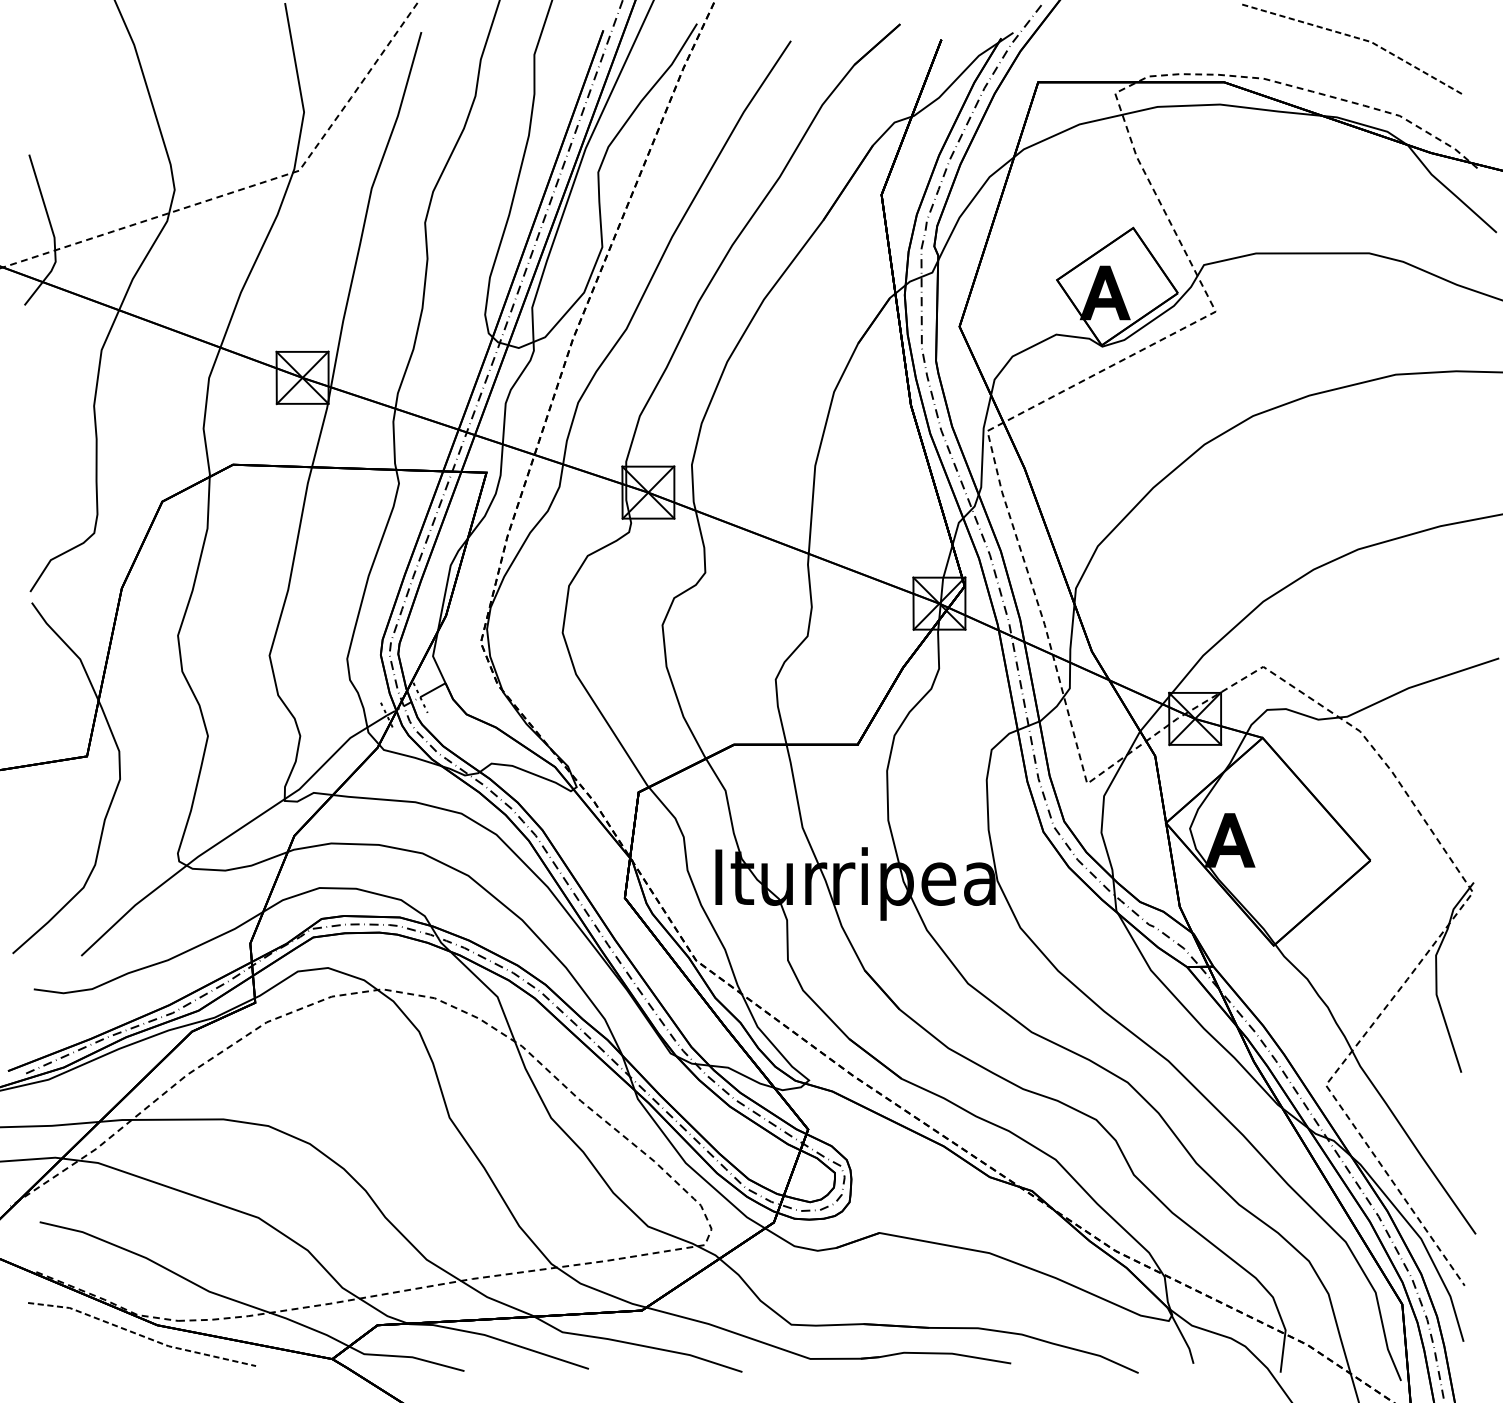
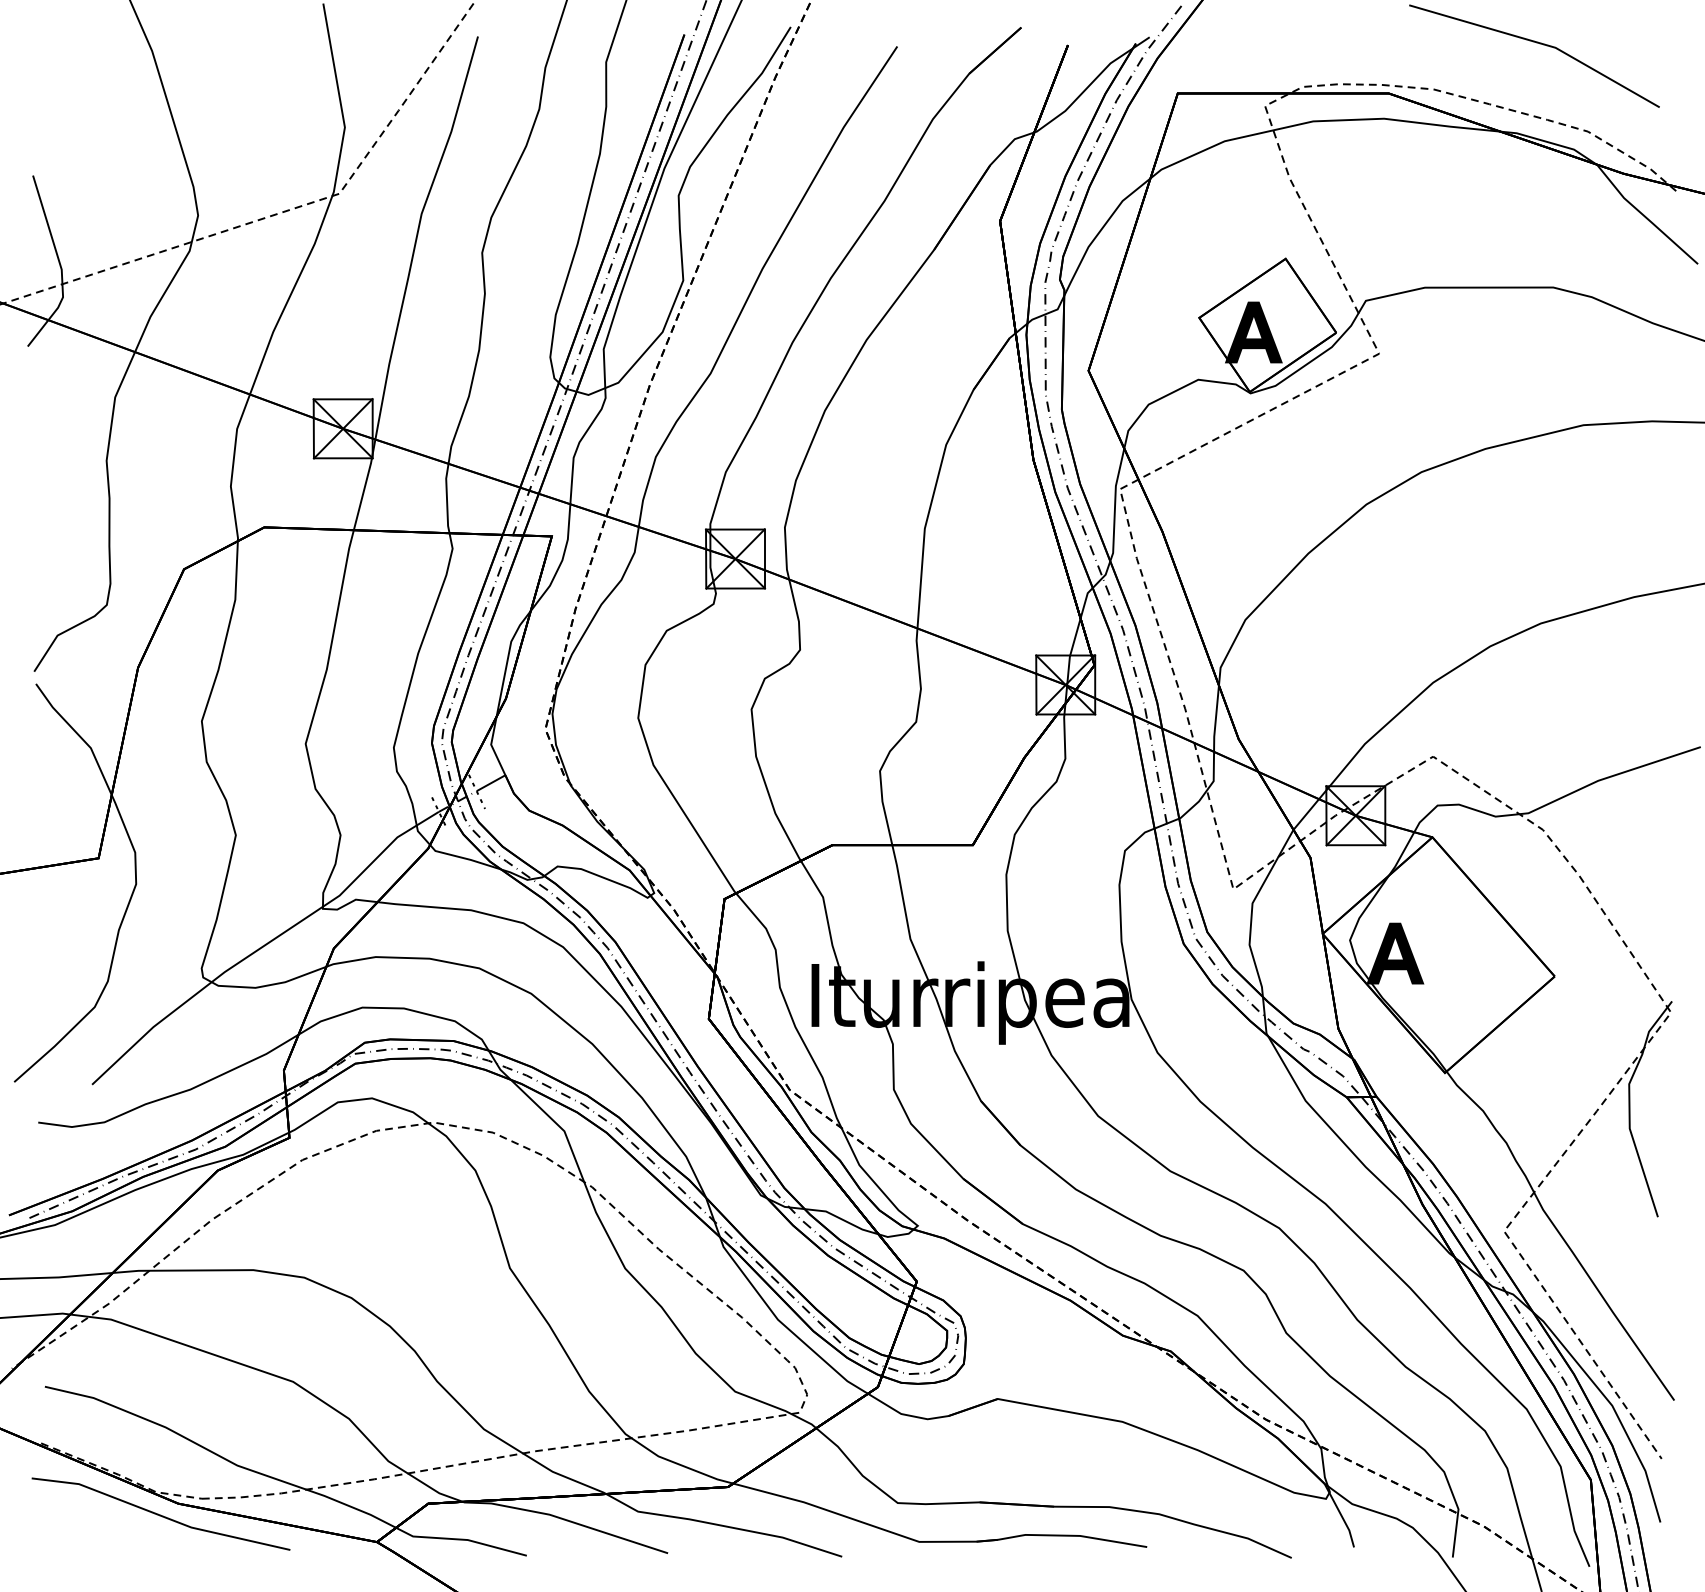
line: (1357, 38) -> (1540, 43), dashed -> solid
line: (141, 1335) -> (160, 1515), dashed -> solid

